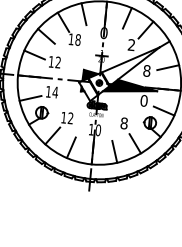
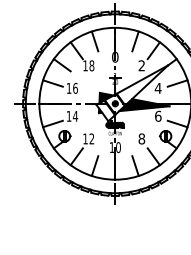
text: (58, 61) -> (75, 87), 12 -> 16
text: (146, 69) -> (157, 87), 8 -> 4
text: (144, 100) -> (158, 115), 0 -> 6

